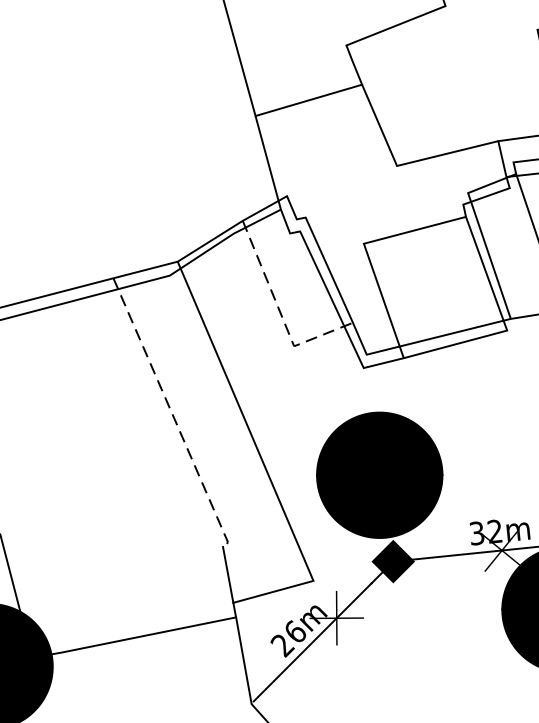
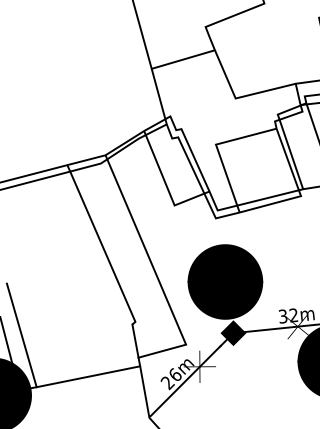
line: (280, 314) -> (166, 186), dashed -> solid
line: (172, 415) -> (102, 246), dashed -> solid
line: (36, 565) -> (21, 335), added

